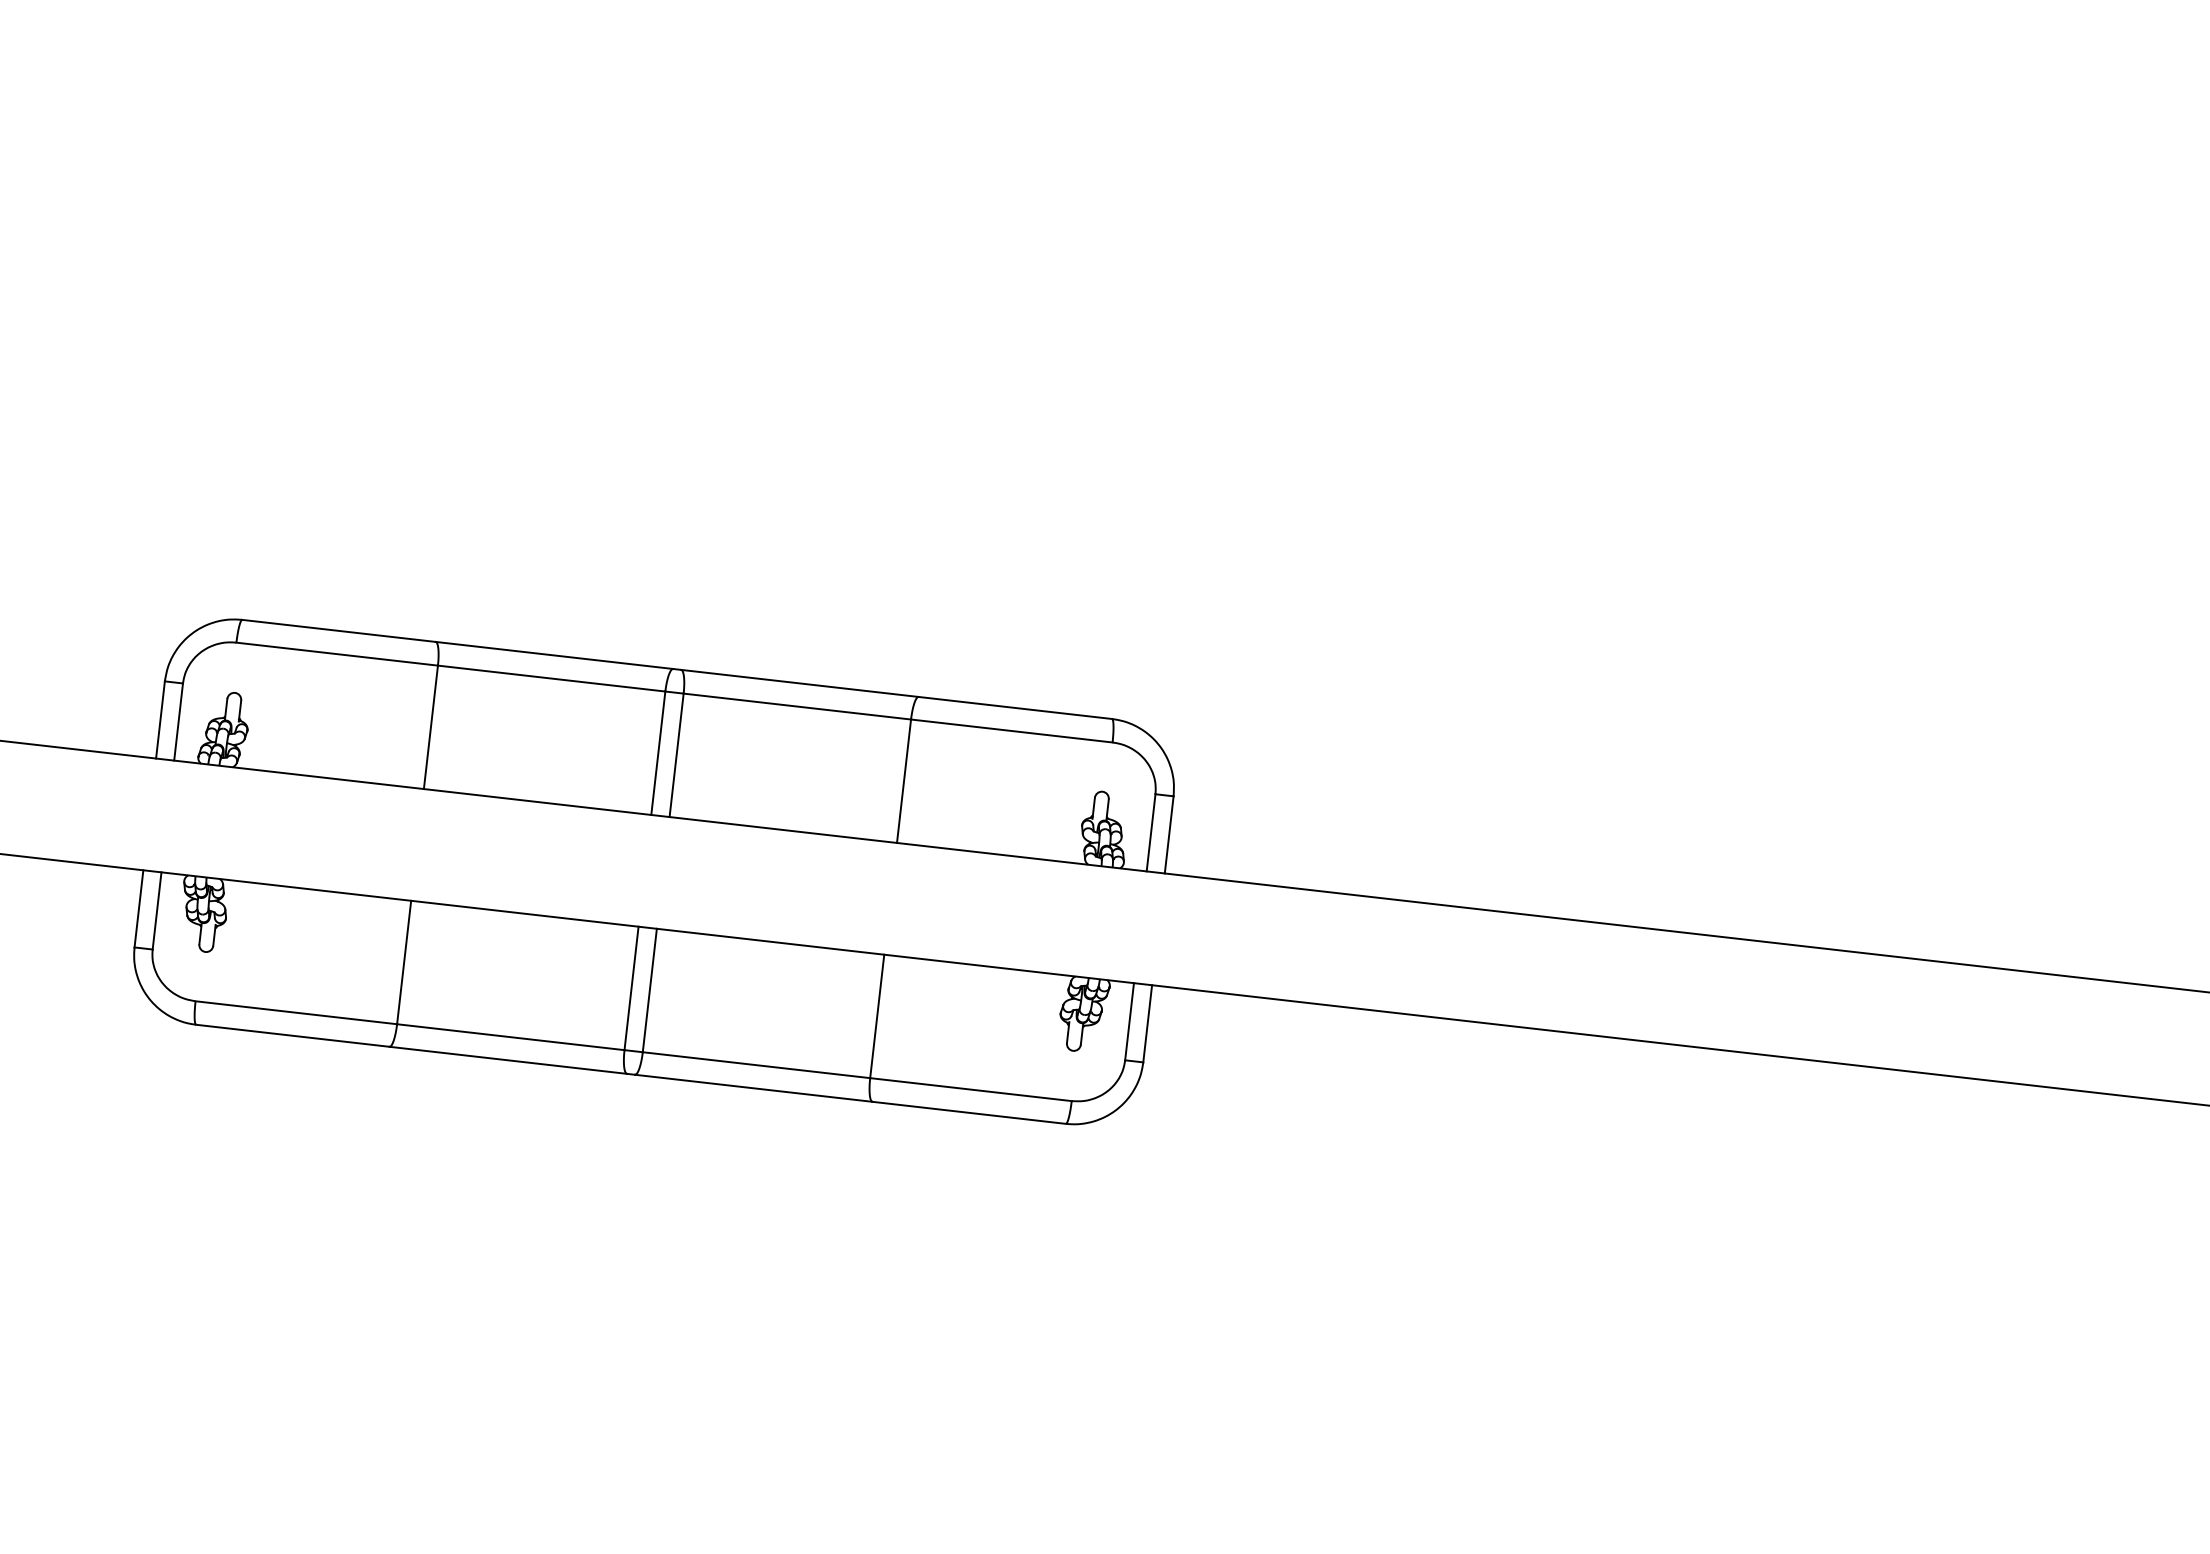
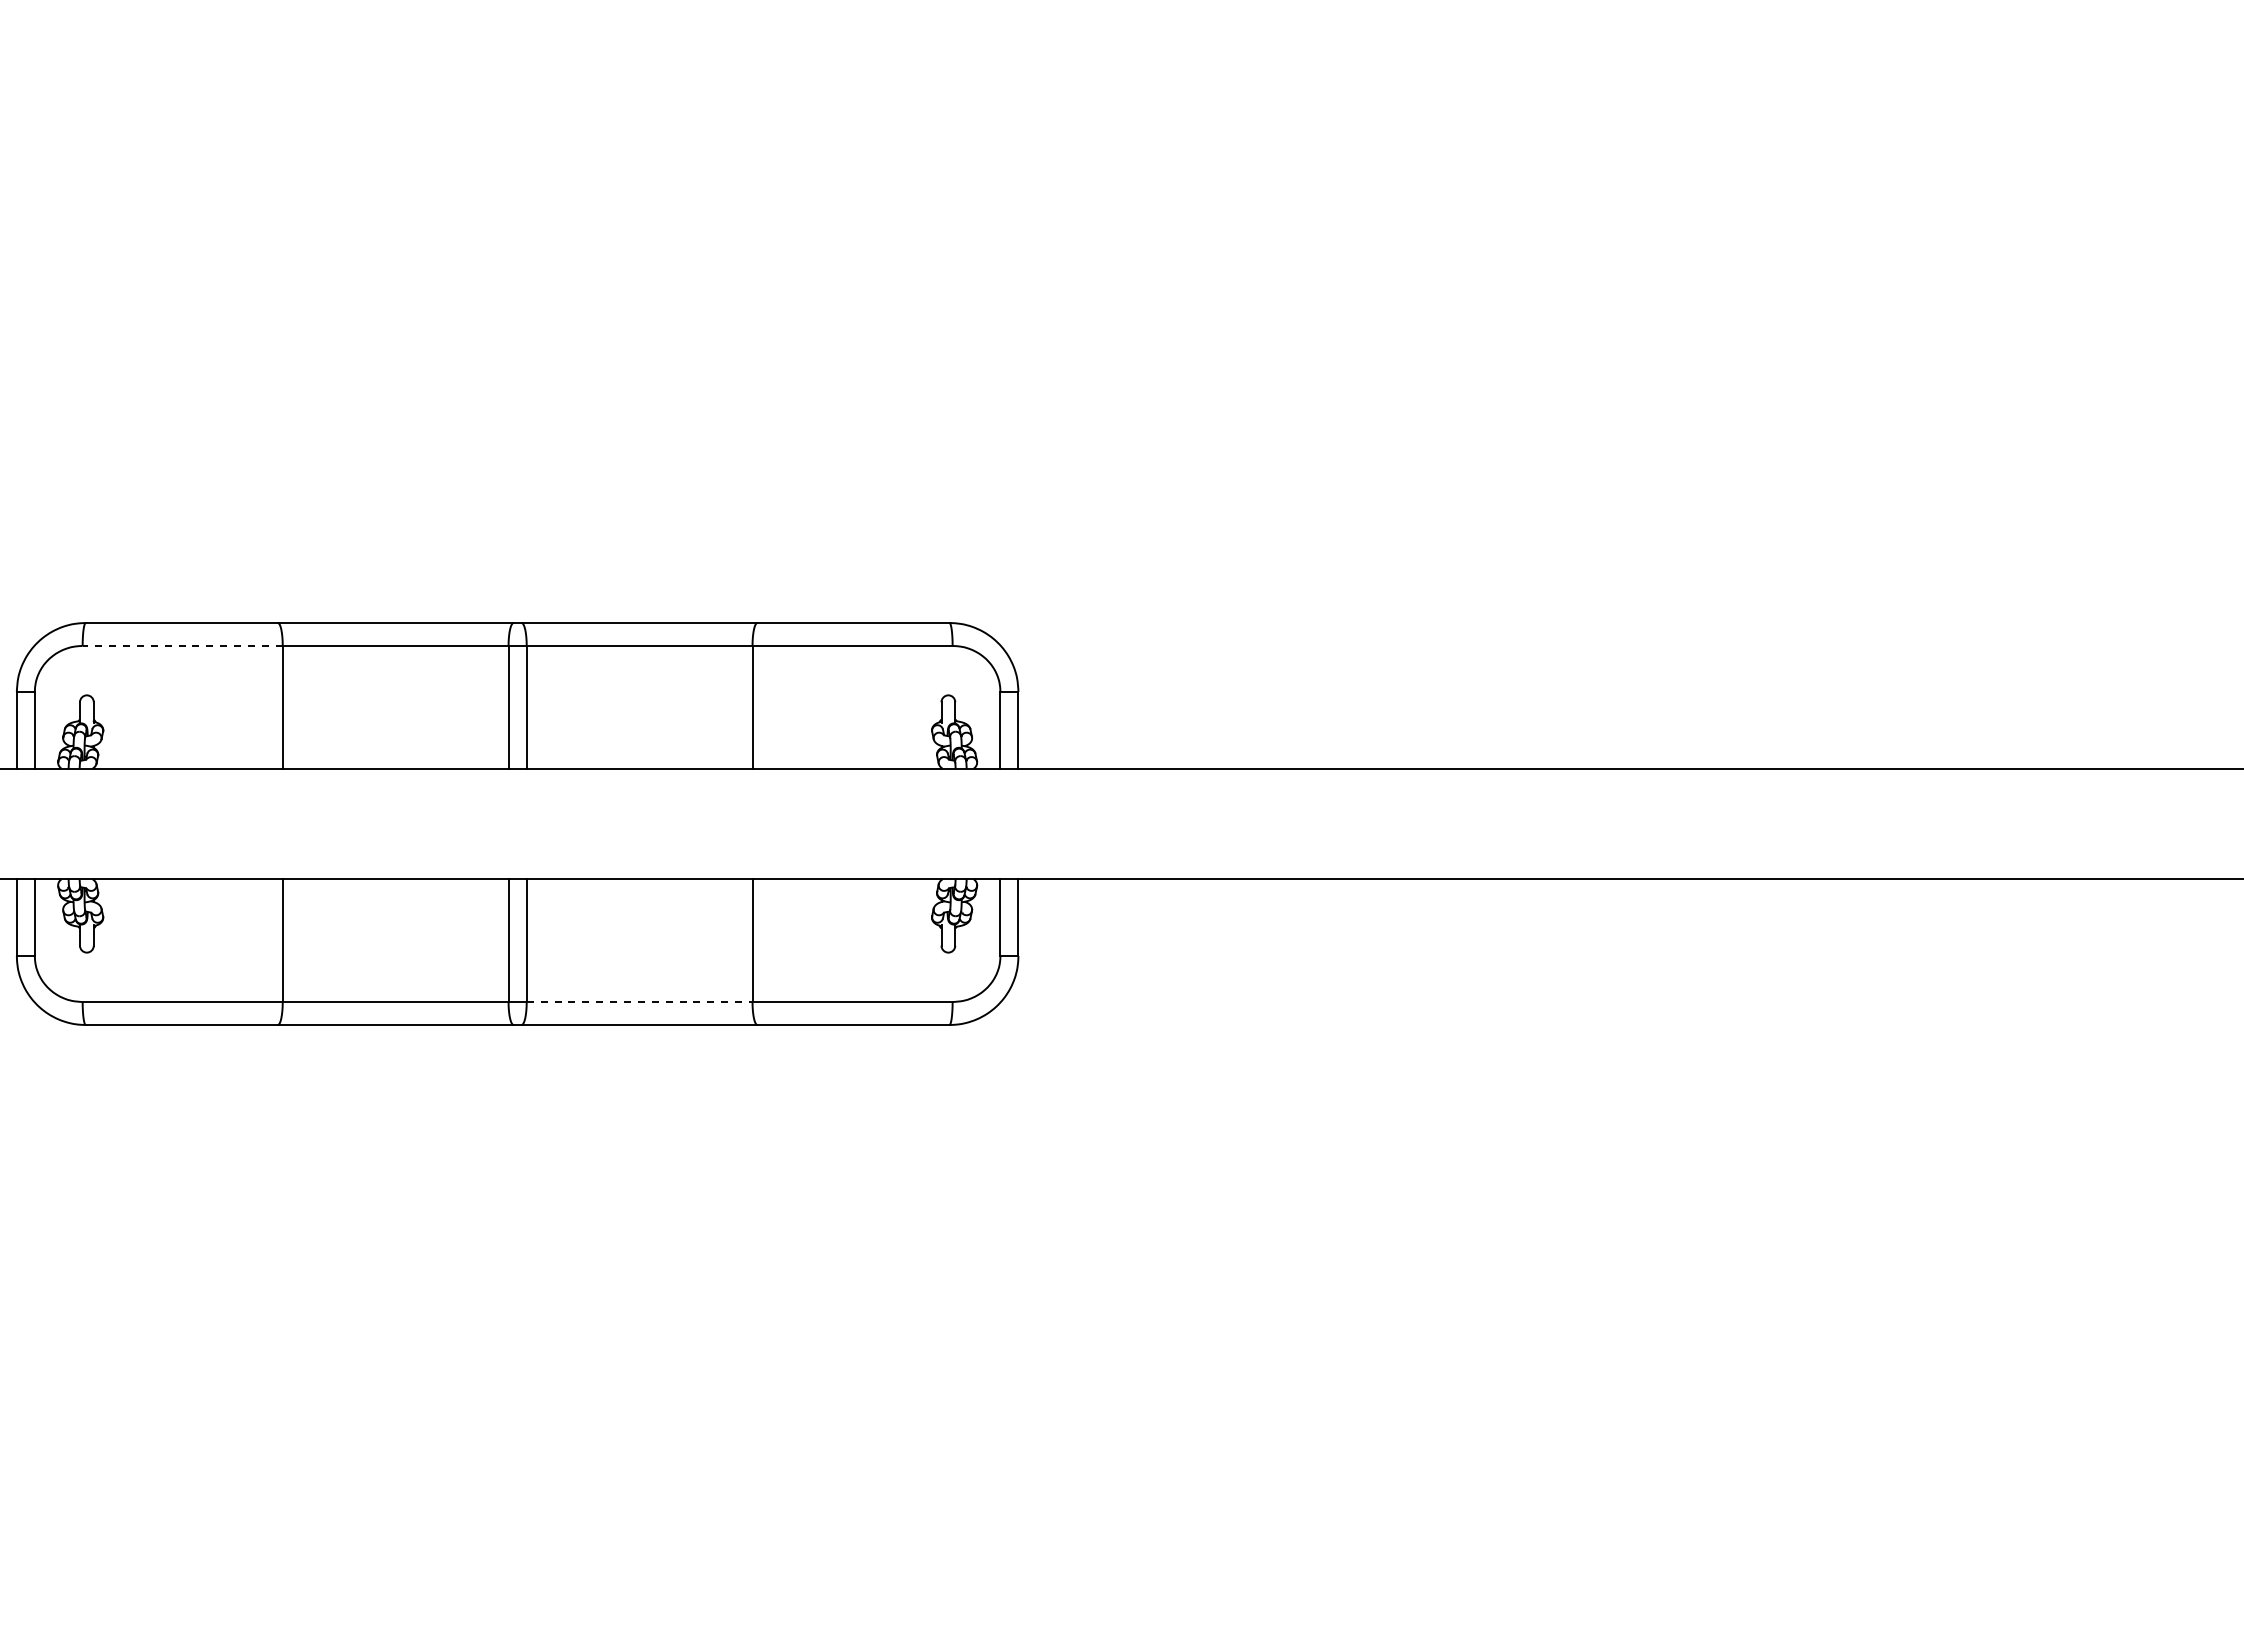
line: (337, 653) -> (182, 645), solid -> dashed
line: (756, 1065) -> (639, 1002), solid -> dashed

